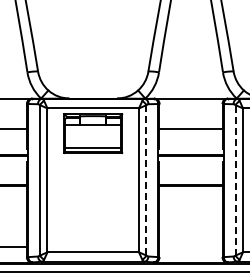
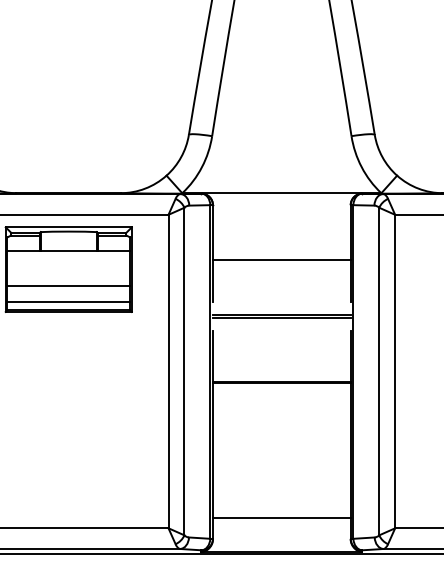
line: (93, 141) -> (69, 286), added
line: (235, 179) -> (378, 369), dashed -> solid
line: (146, 180) -> (184, 371), dashed -> solid
line: (190, 247) -> (280, 517), added

